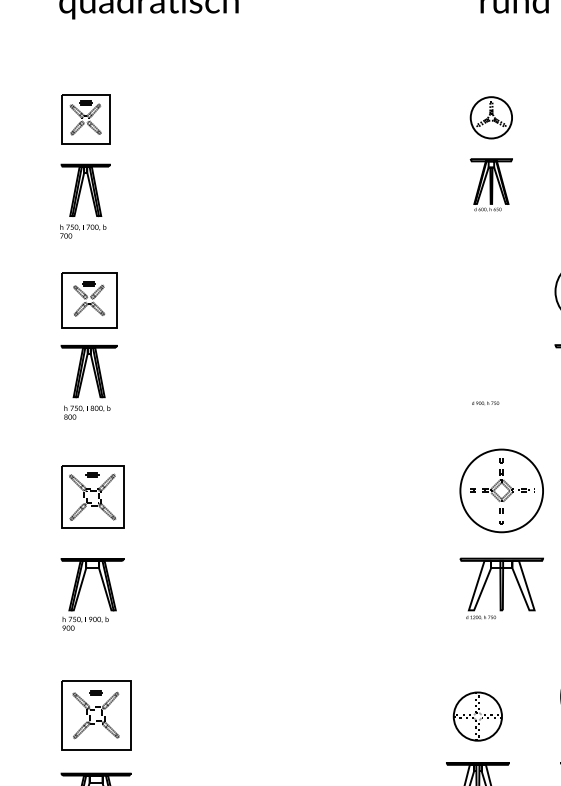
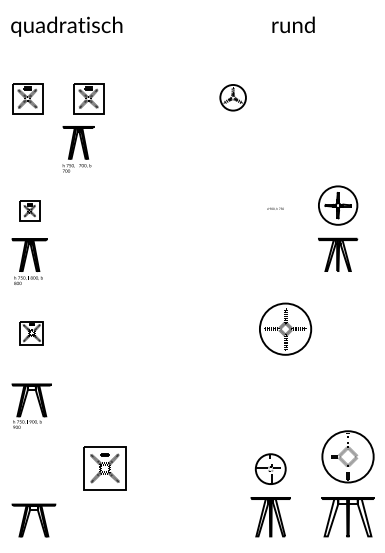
part: (490, 117) -> (232, 97), moved
part: (184, 118) -> (88, 98), added
part: (490, 183) -> (278, 138), removed
part: (85, 201) -> (78, 149), moved
part: (88, 299) -> (29, 210), size x0.6
text: (485, 402) -> (275, 208), moved
part: (92, 496) -> (31, 332), size x0.6
part: (82, 588) -> (25, 402), moved
part: (501, 588) -> (285, 389), removed
part: (95, 715) -> (104, 468), moved

